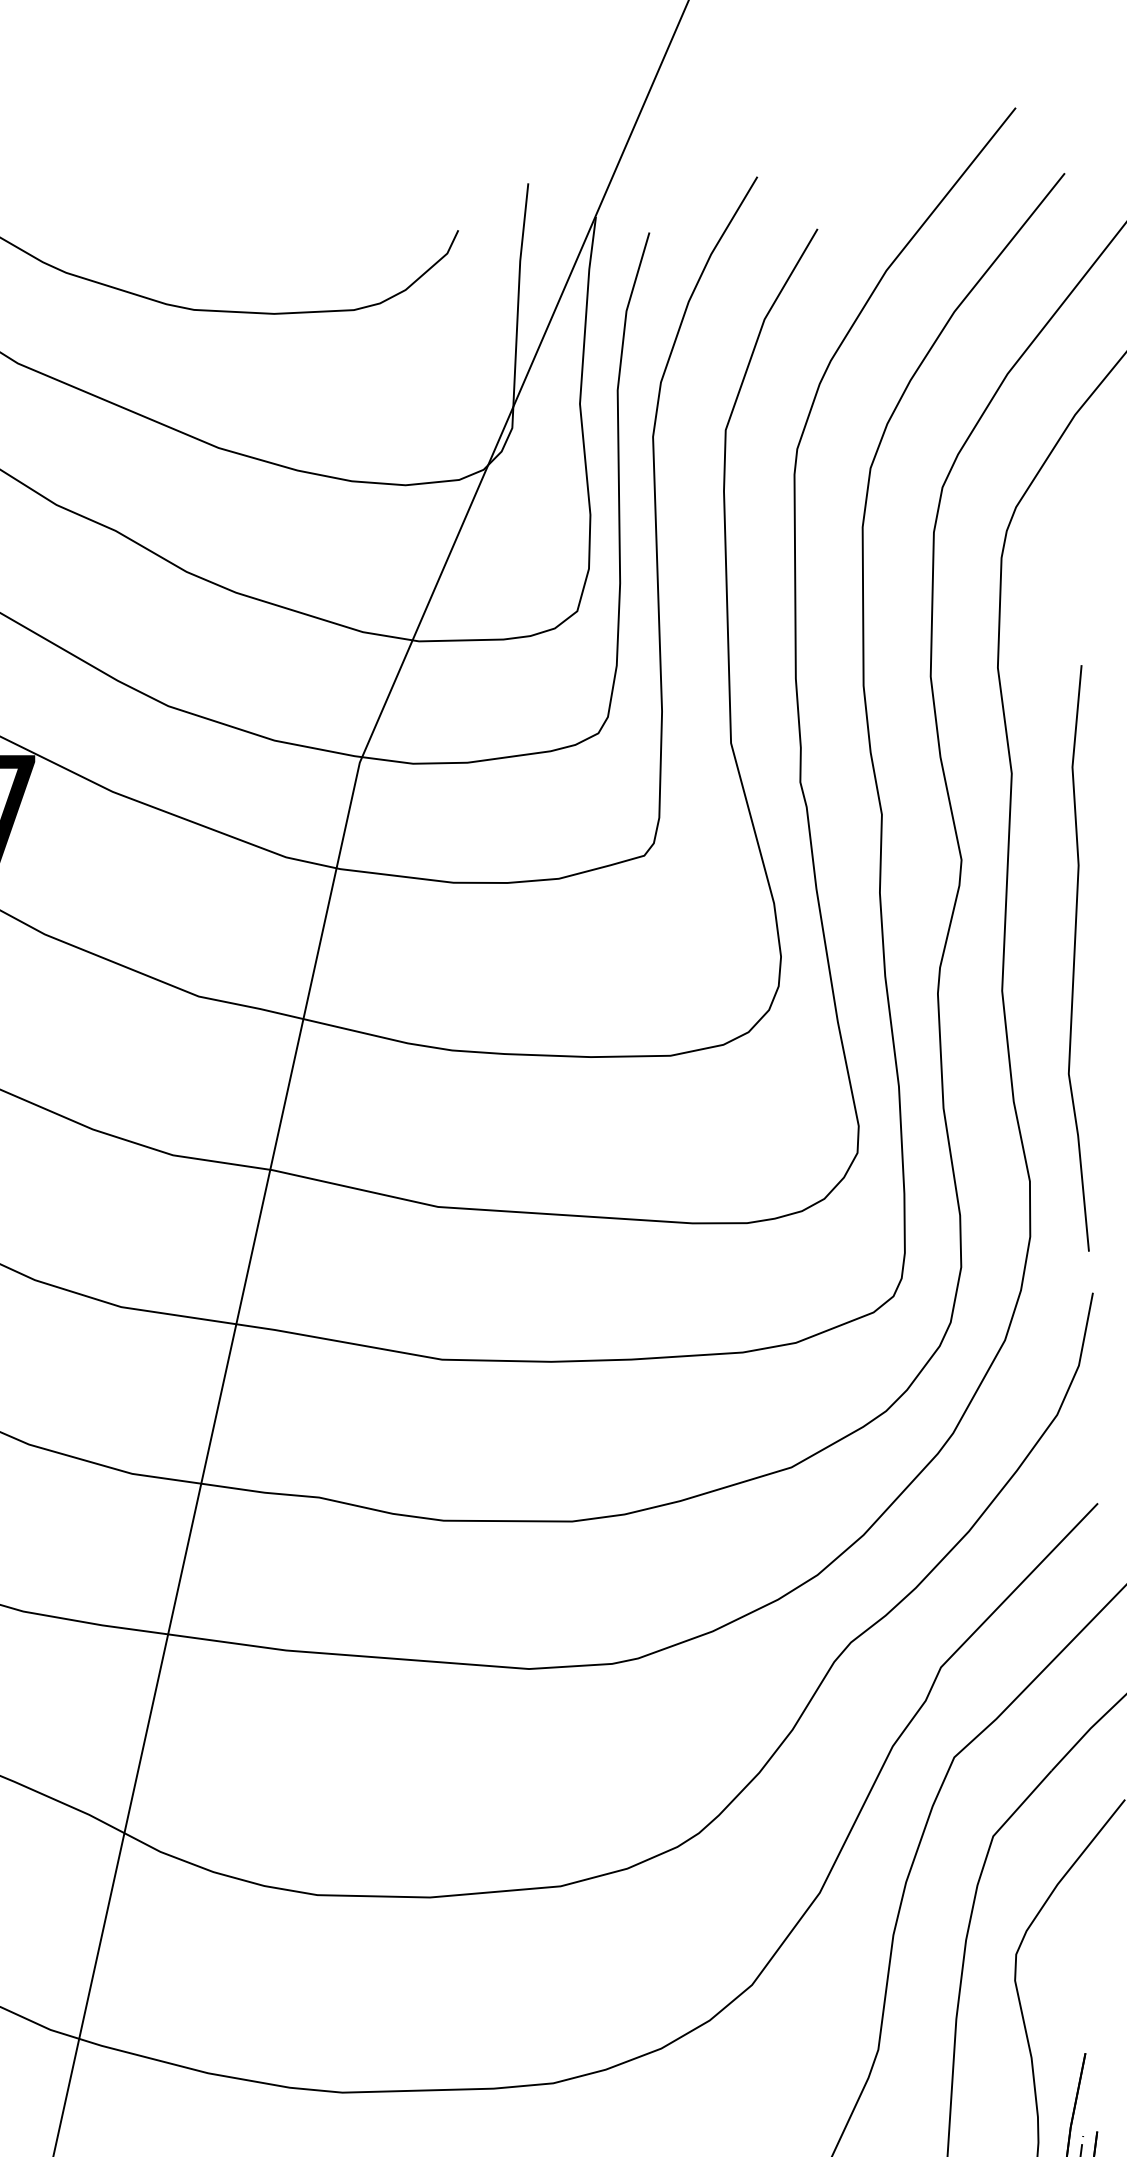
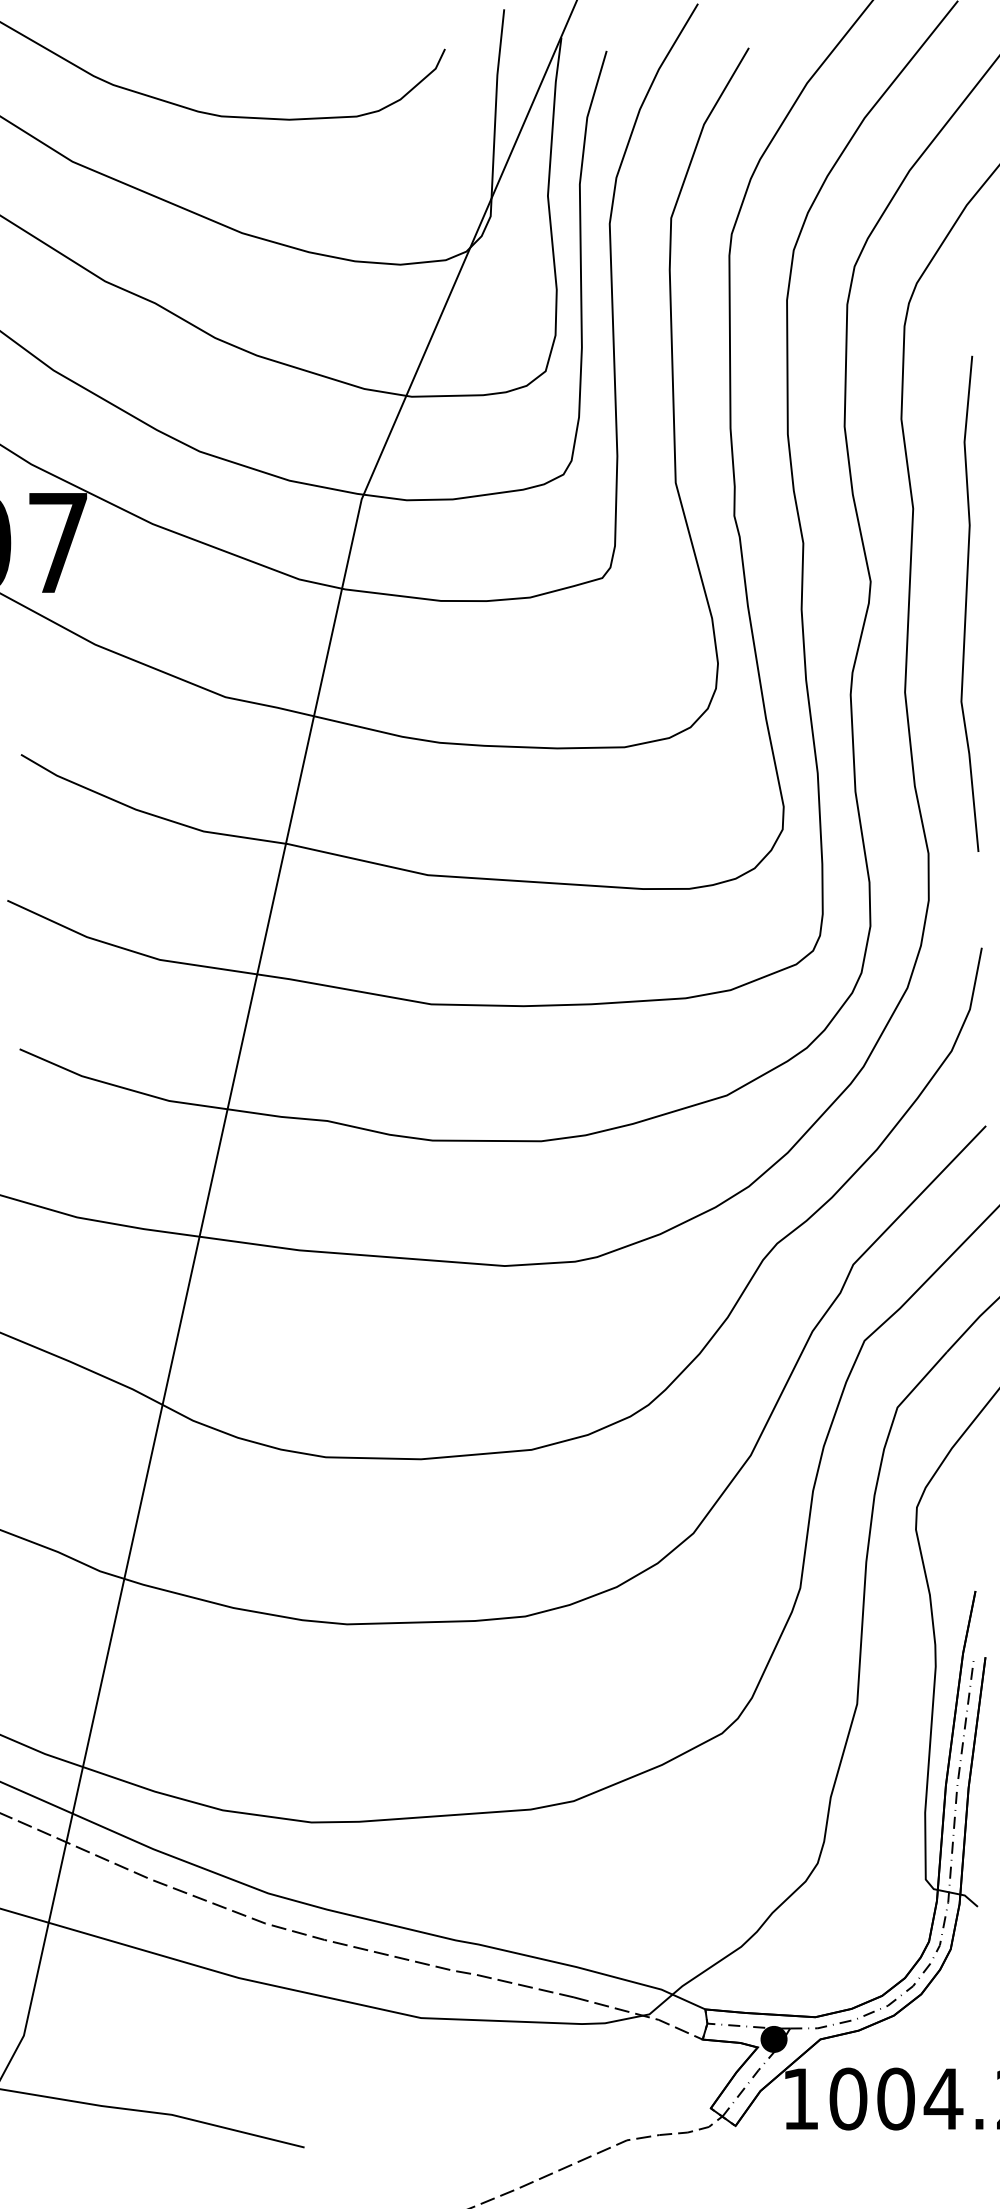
curve: (1074, 957) -> (966, 603), moved

